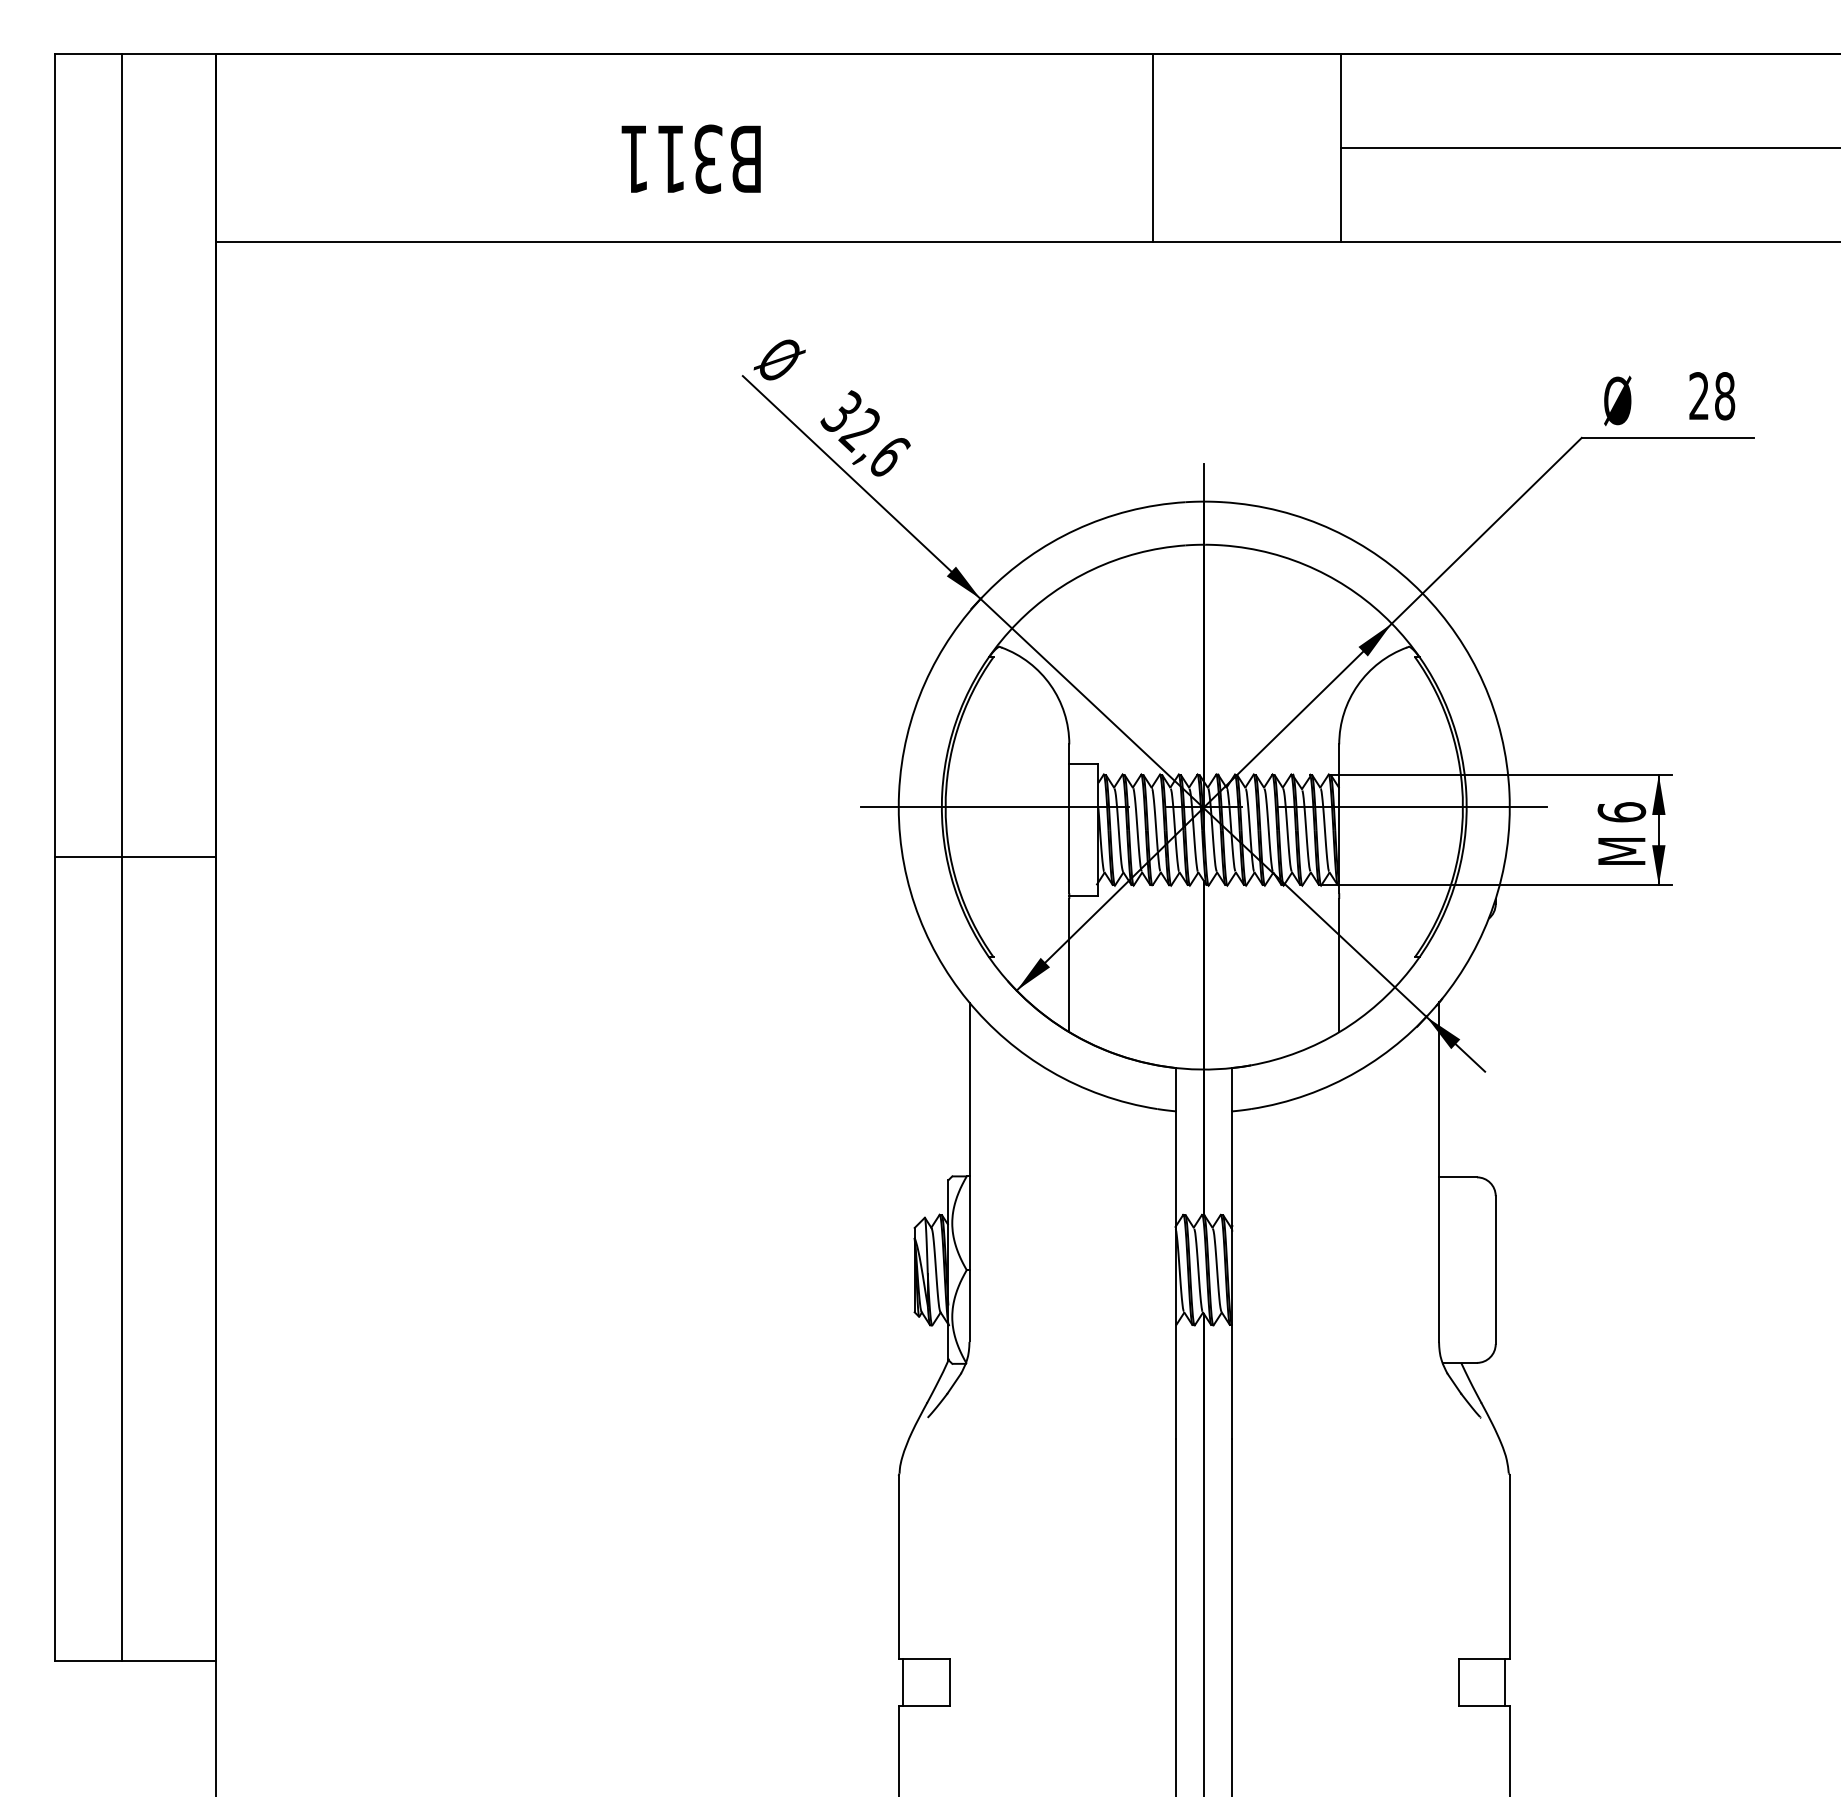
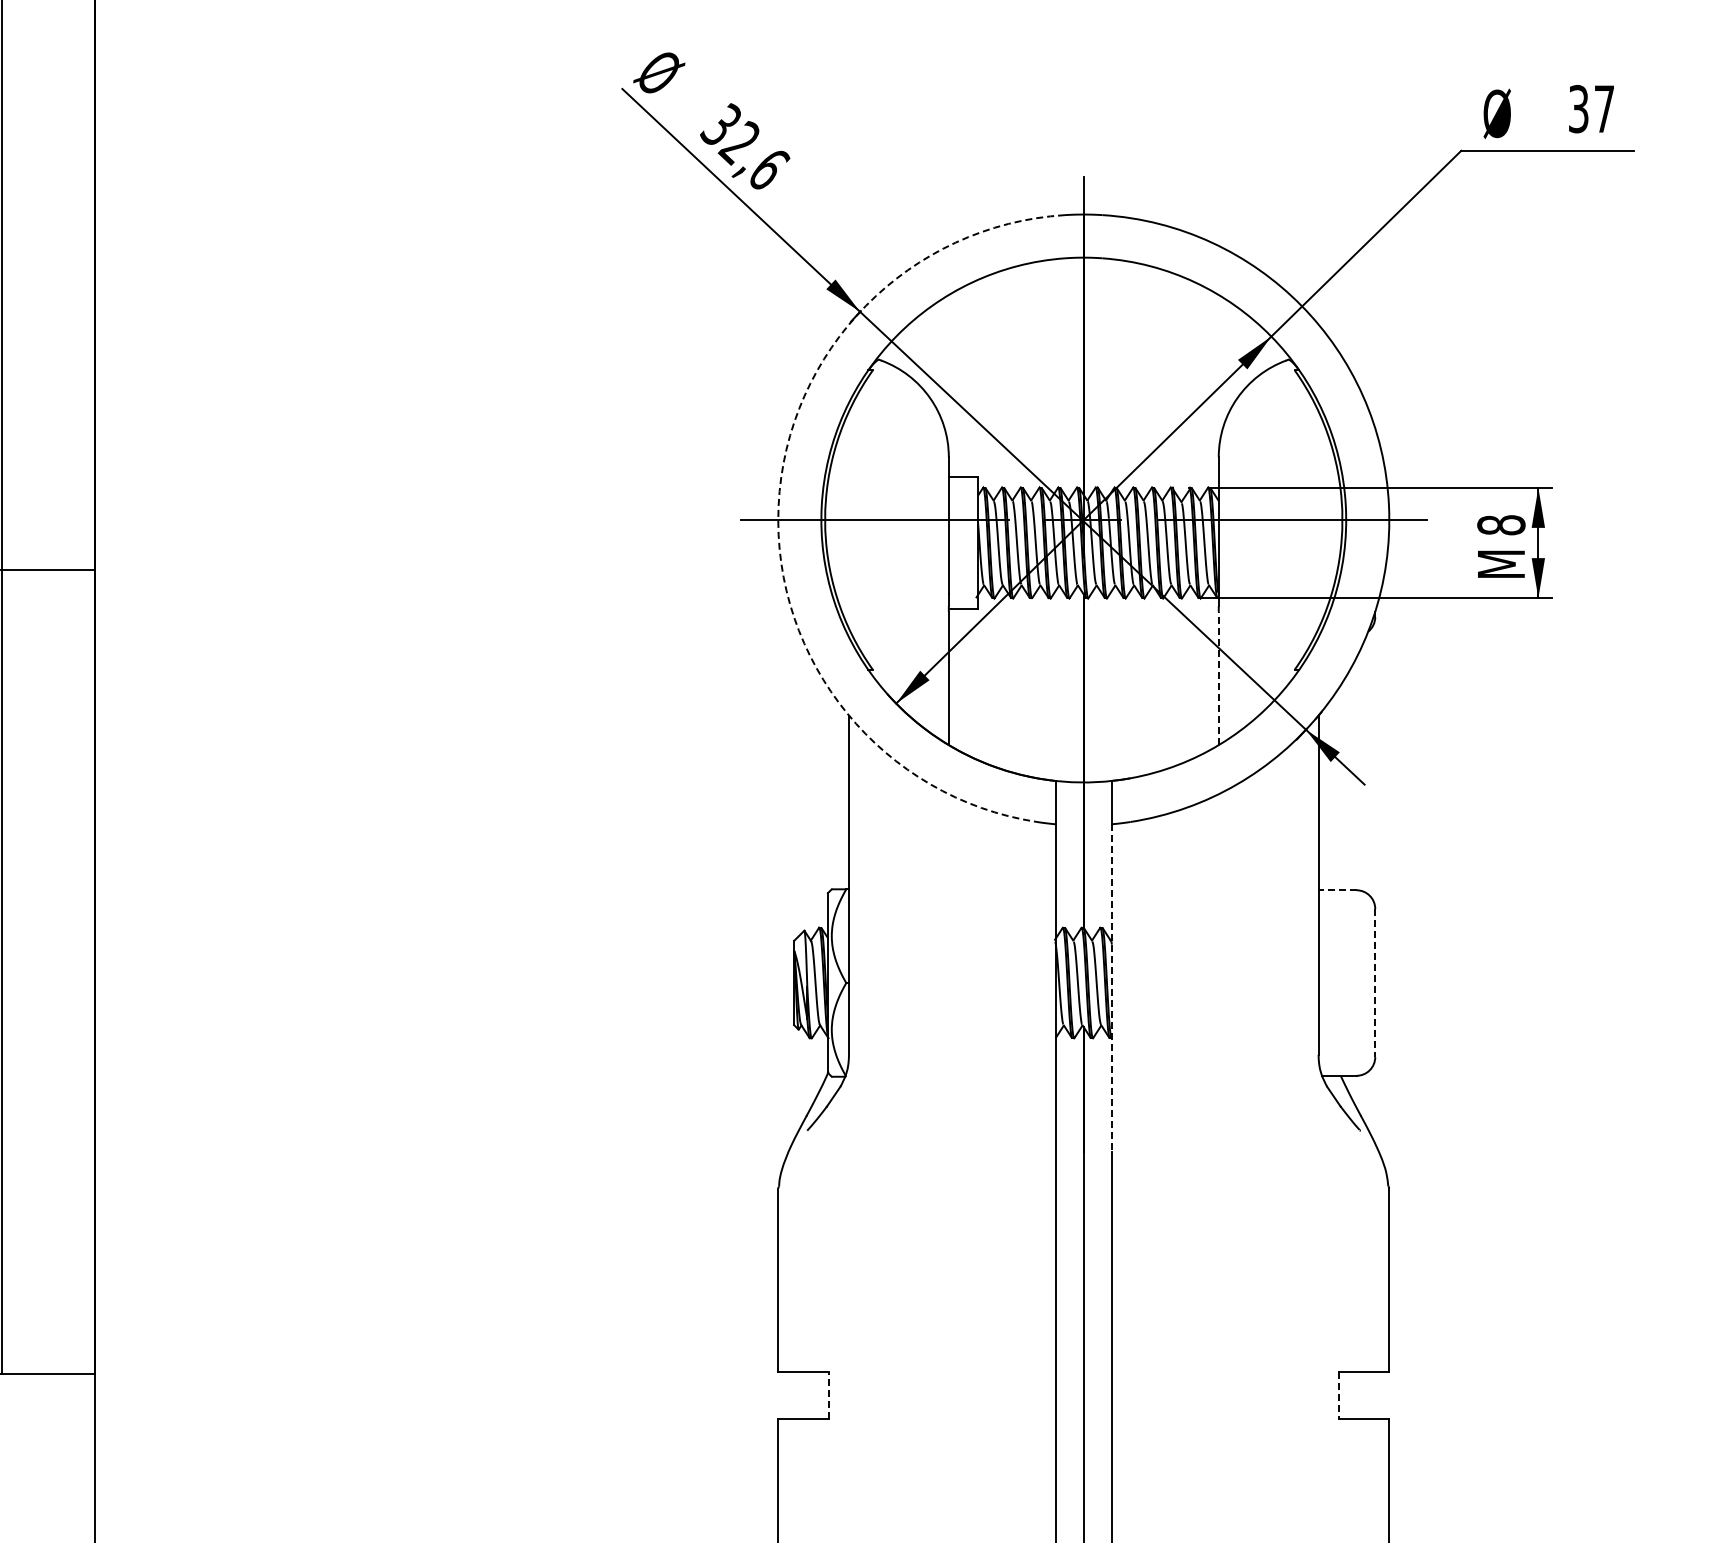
text: (1712, 396) -> (1592, 109), 28 -> 37
arc: (899, 793) -> (779, 506), solid -> dashed
text: (1621, 812) -> (1501, 525), 6 -> 8
line: (1339, 965) -> (1219, 678), solid -> dashed
line: (1458, 1177) -> (1338, 890), solid -> dashed
line: (1495, 1270) -> (1375, 983), solid -> dashed
line: (1232, 1275) -> (1112, 988), solid -> dashed
line: (949, 1681) -> (829, 1394), solid -> dashed
line: (903, 1682) -> (783, 1395), removed
line: (1459, 1682) -> (1339, 1395), solid -> dashed
line: (1505, 1682) -> (1385, 1395), removed

